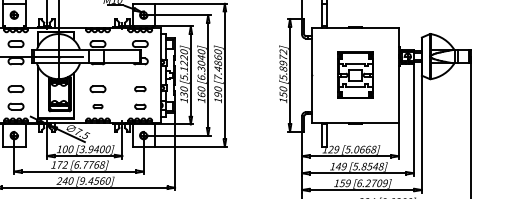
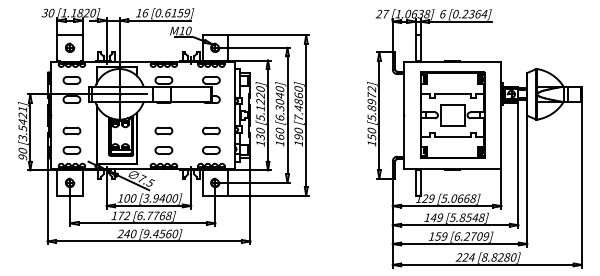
part: (355, 74) -> (452, 114), size x1.67
part: (140, 88) -> (211, 130), size x1.43
part: (97, 106) -> (163, 150), size x1.67
part: (140, 106) -> (211, 150), size x1.43

